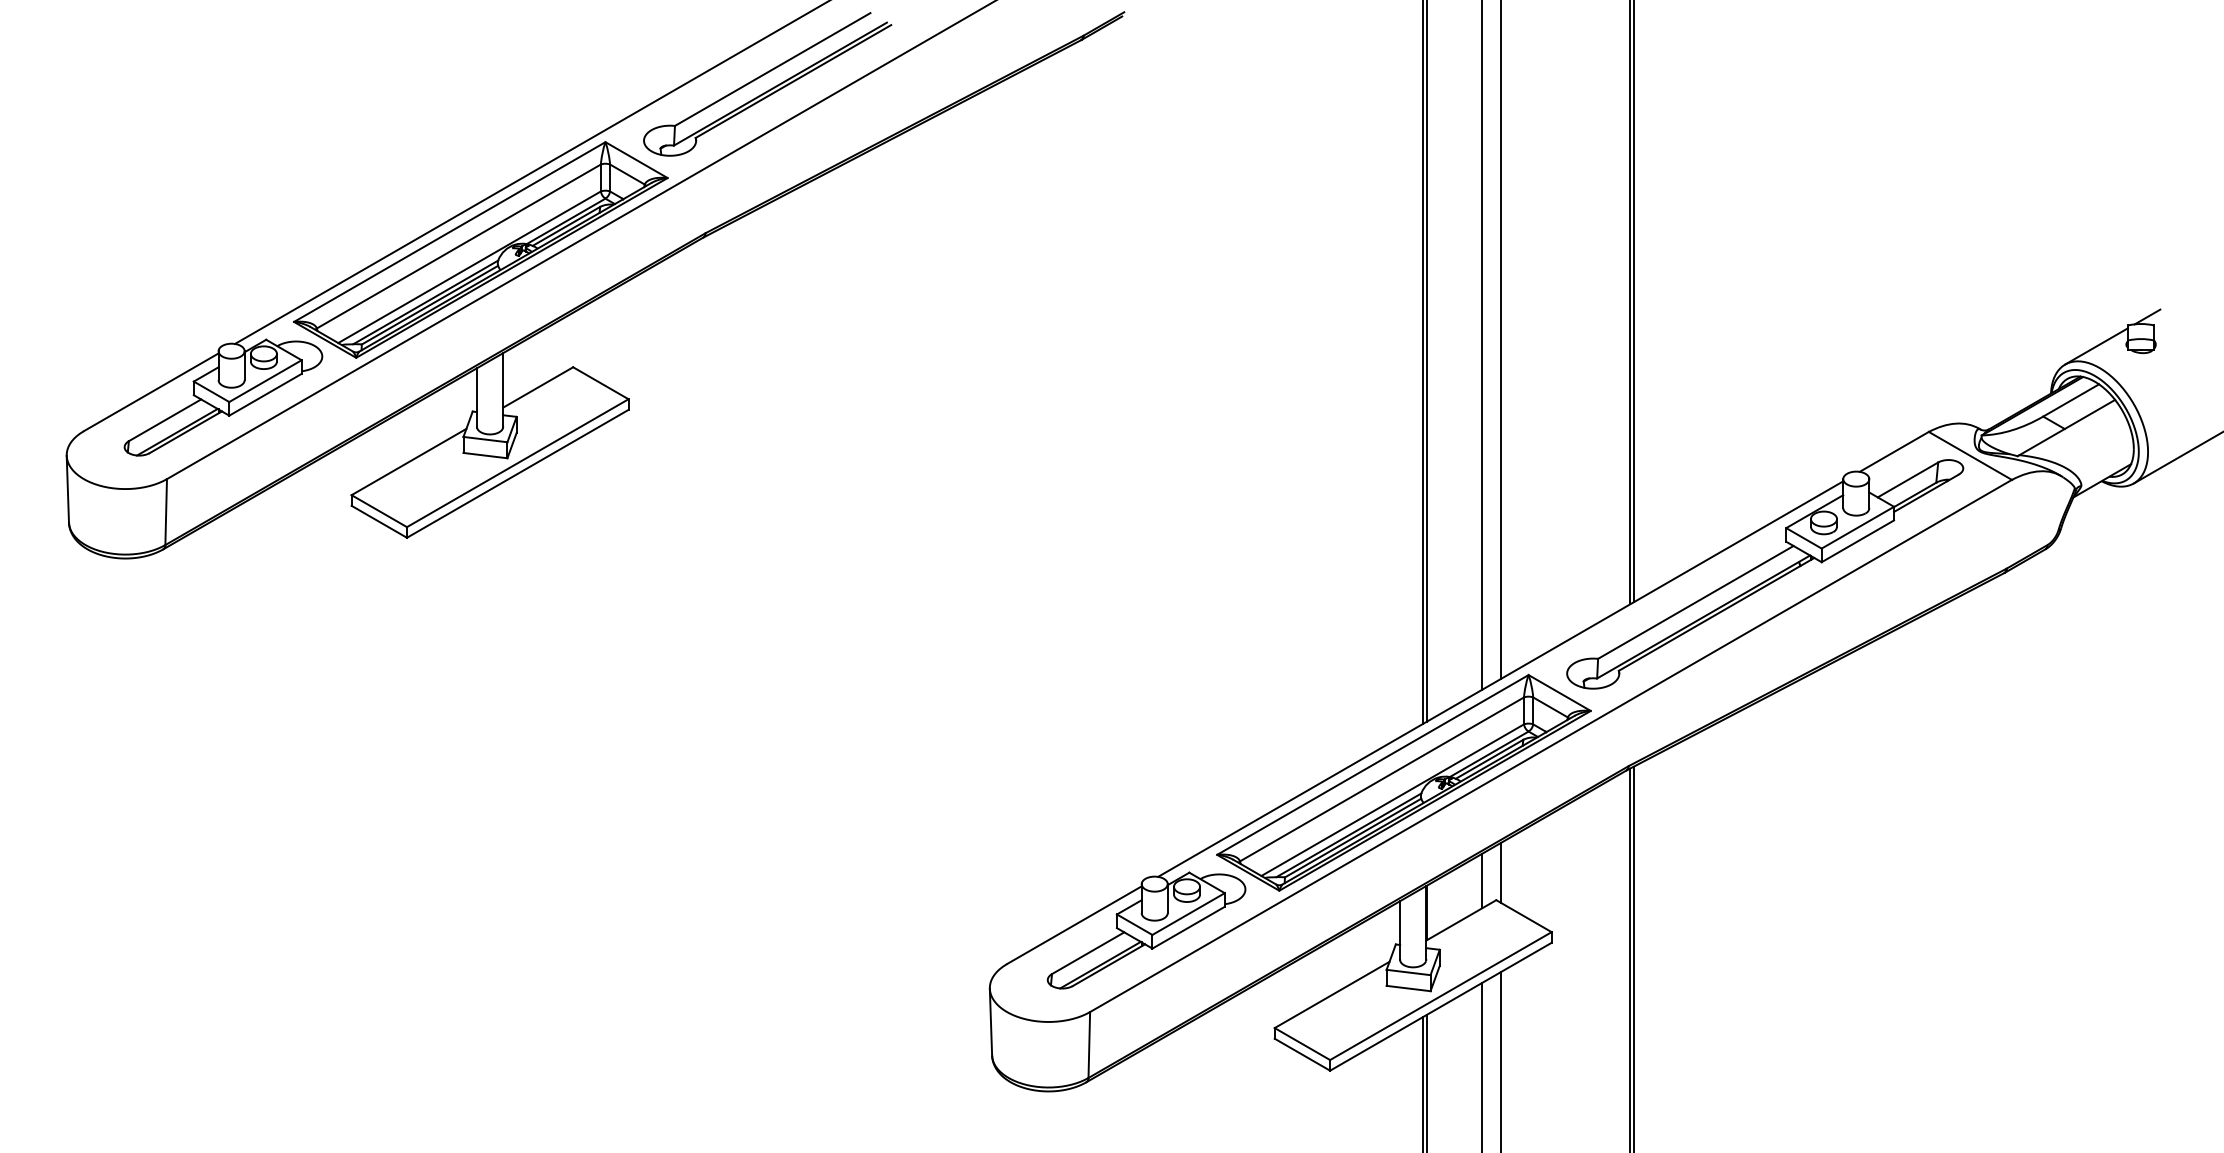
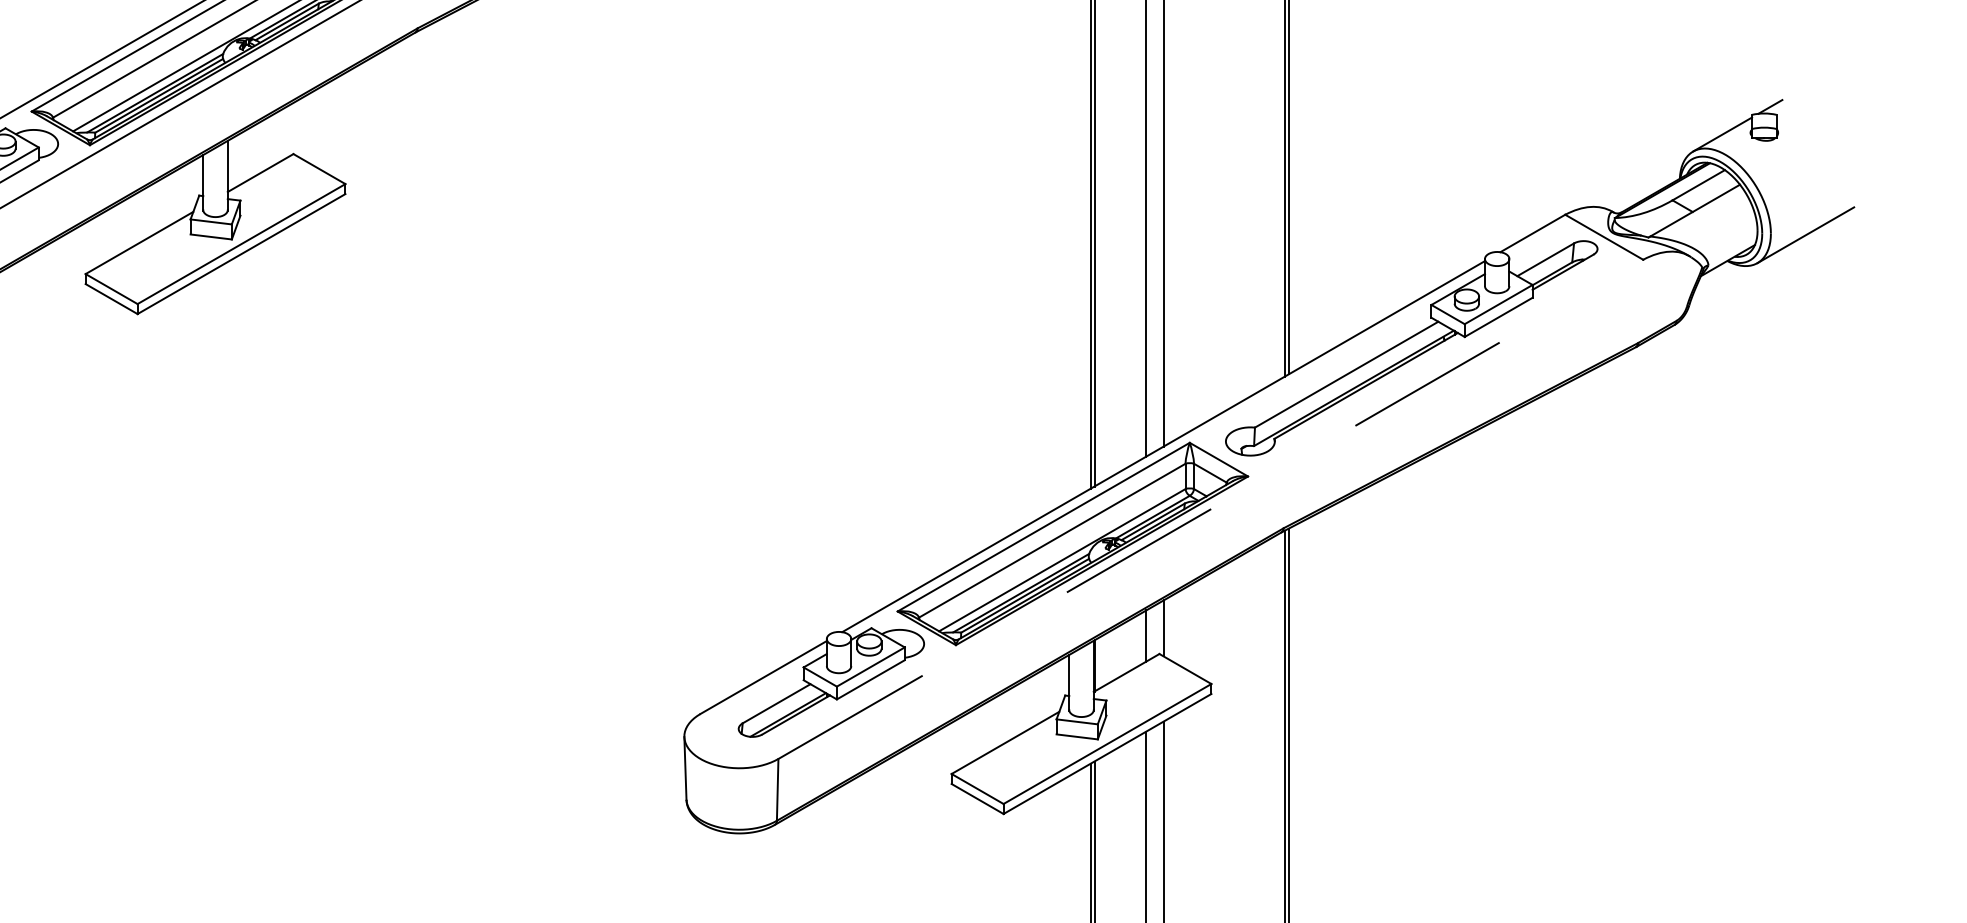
line: (1551, 745) -> (1211, 508), solid -> dashed

